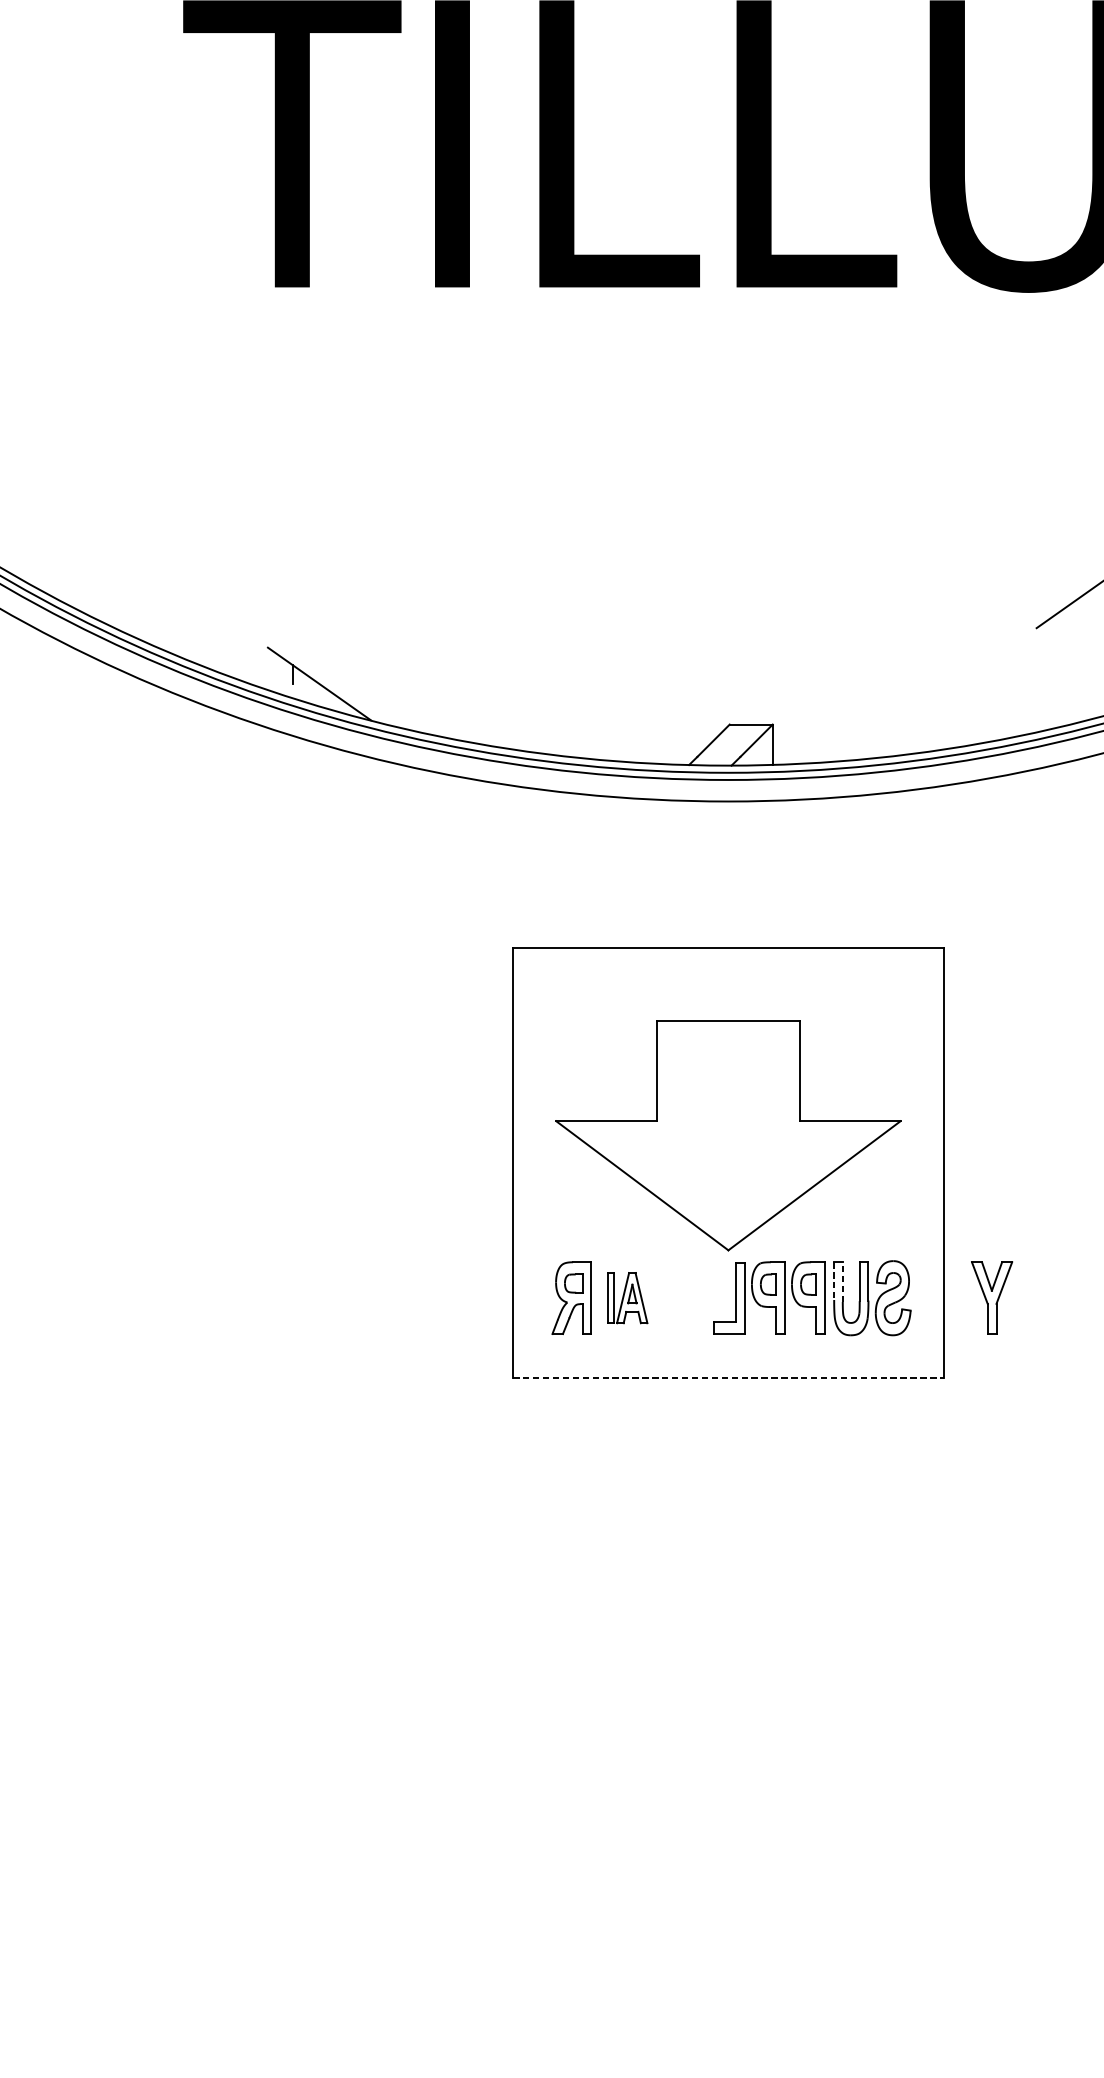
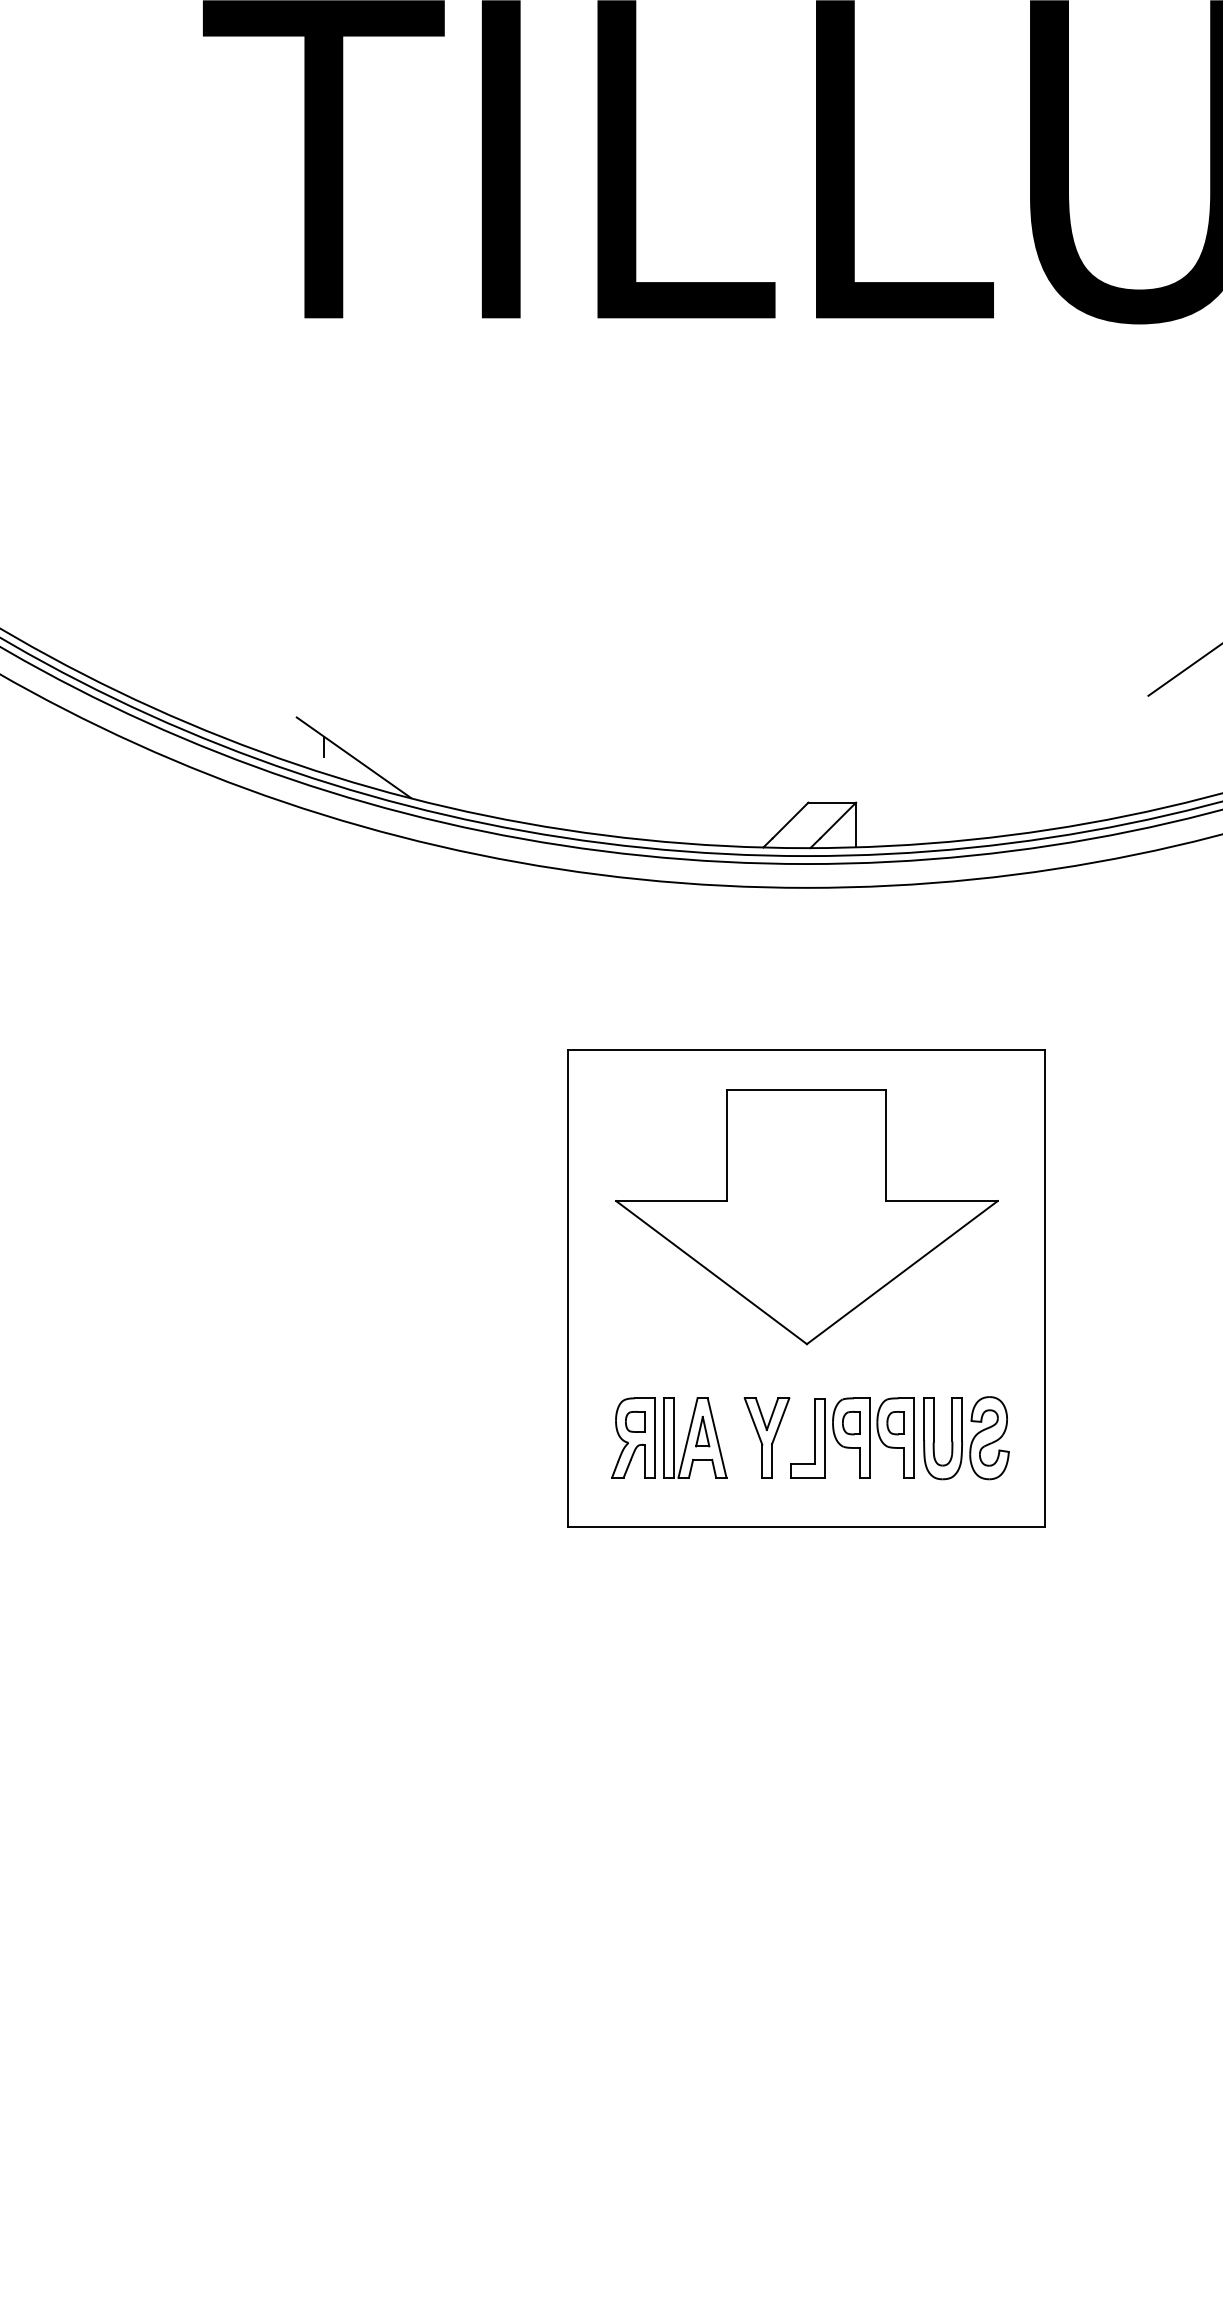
part: (728, 1136) -> (806, 1217), moved
line: (834, 1281) -> (924, 1419), dashed -> solid
line: (842, 1281) -> (933, 1419), dashed -> solid
part: (627, 1297) -> (695, 1437), size x1.43
part: (991, 1297) -> (766, 1437), moved
line: (728, 1377) -> (807, 1526), dashed -> solid

